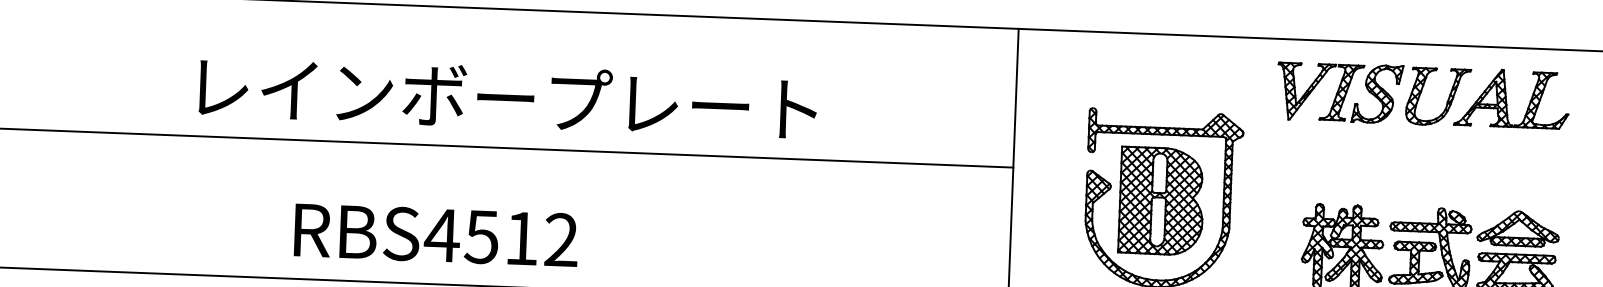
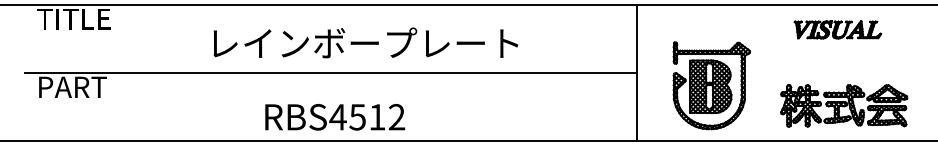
part: (1422, 95) -> (837, 29), size x0.6
text: (507, 96) -> (365, 42), moved
text: (436, 235) -> (335, 117), moved

